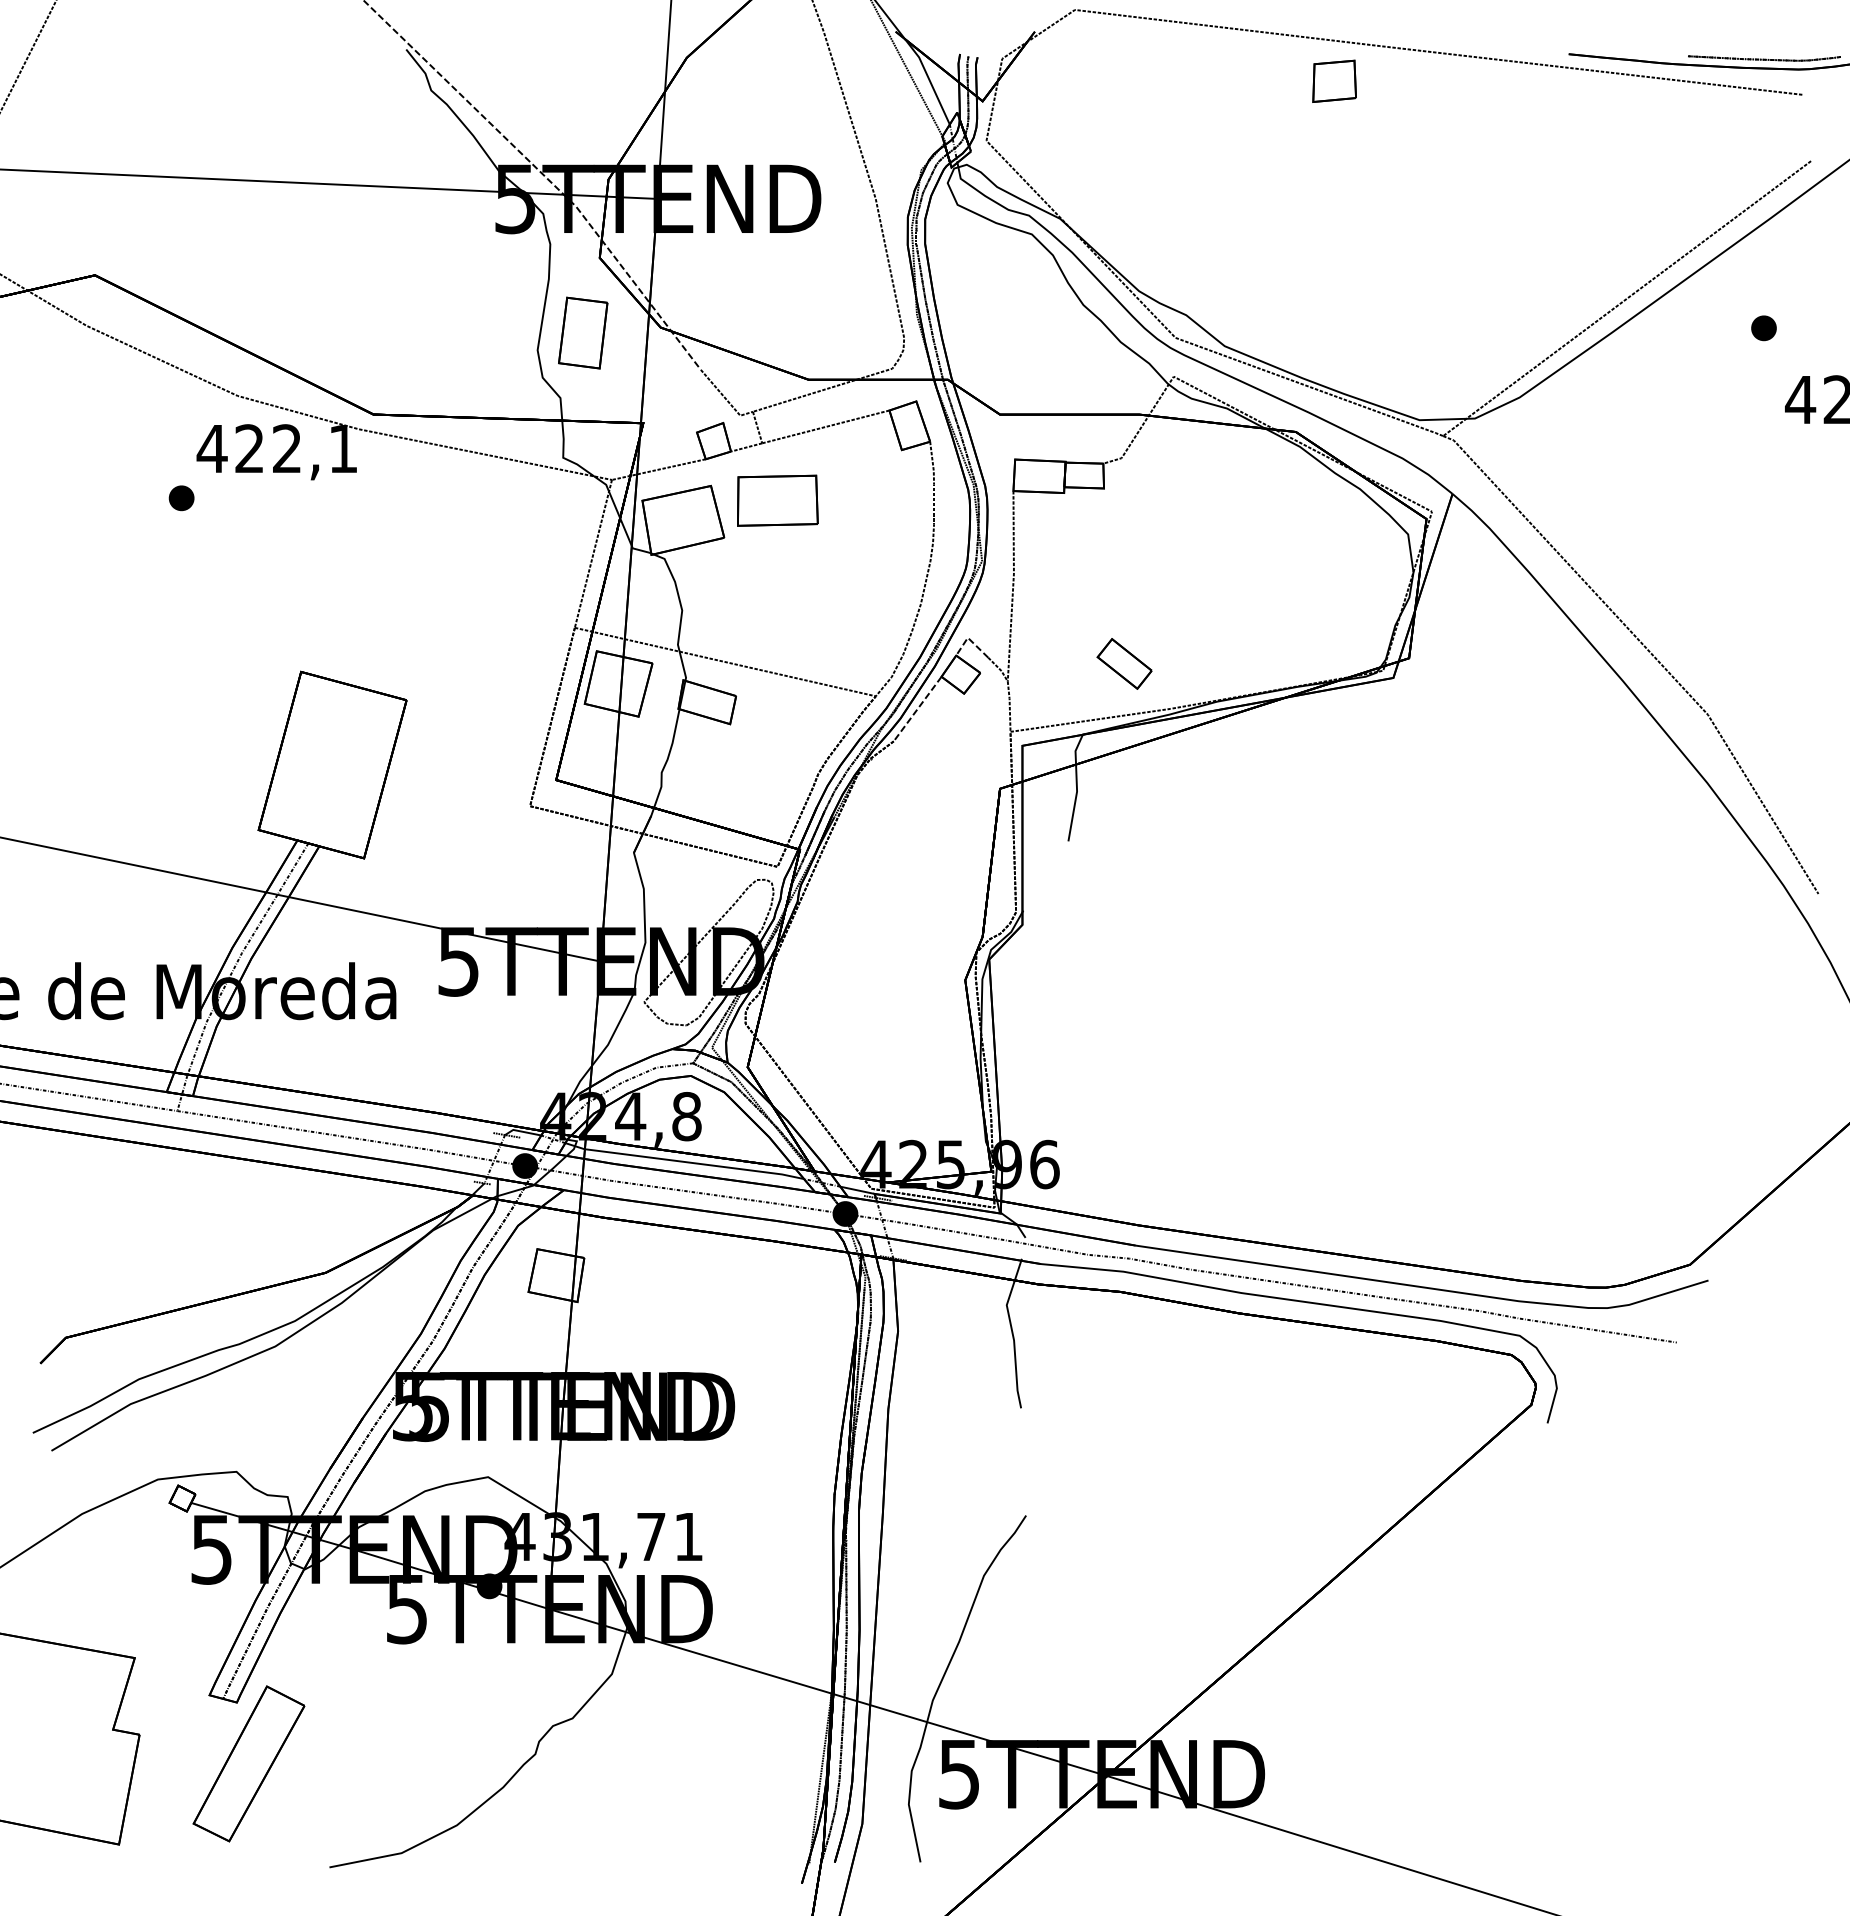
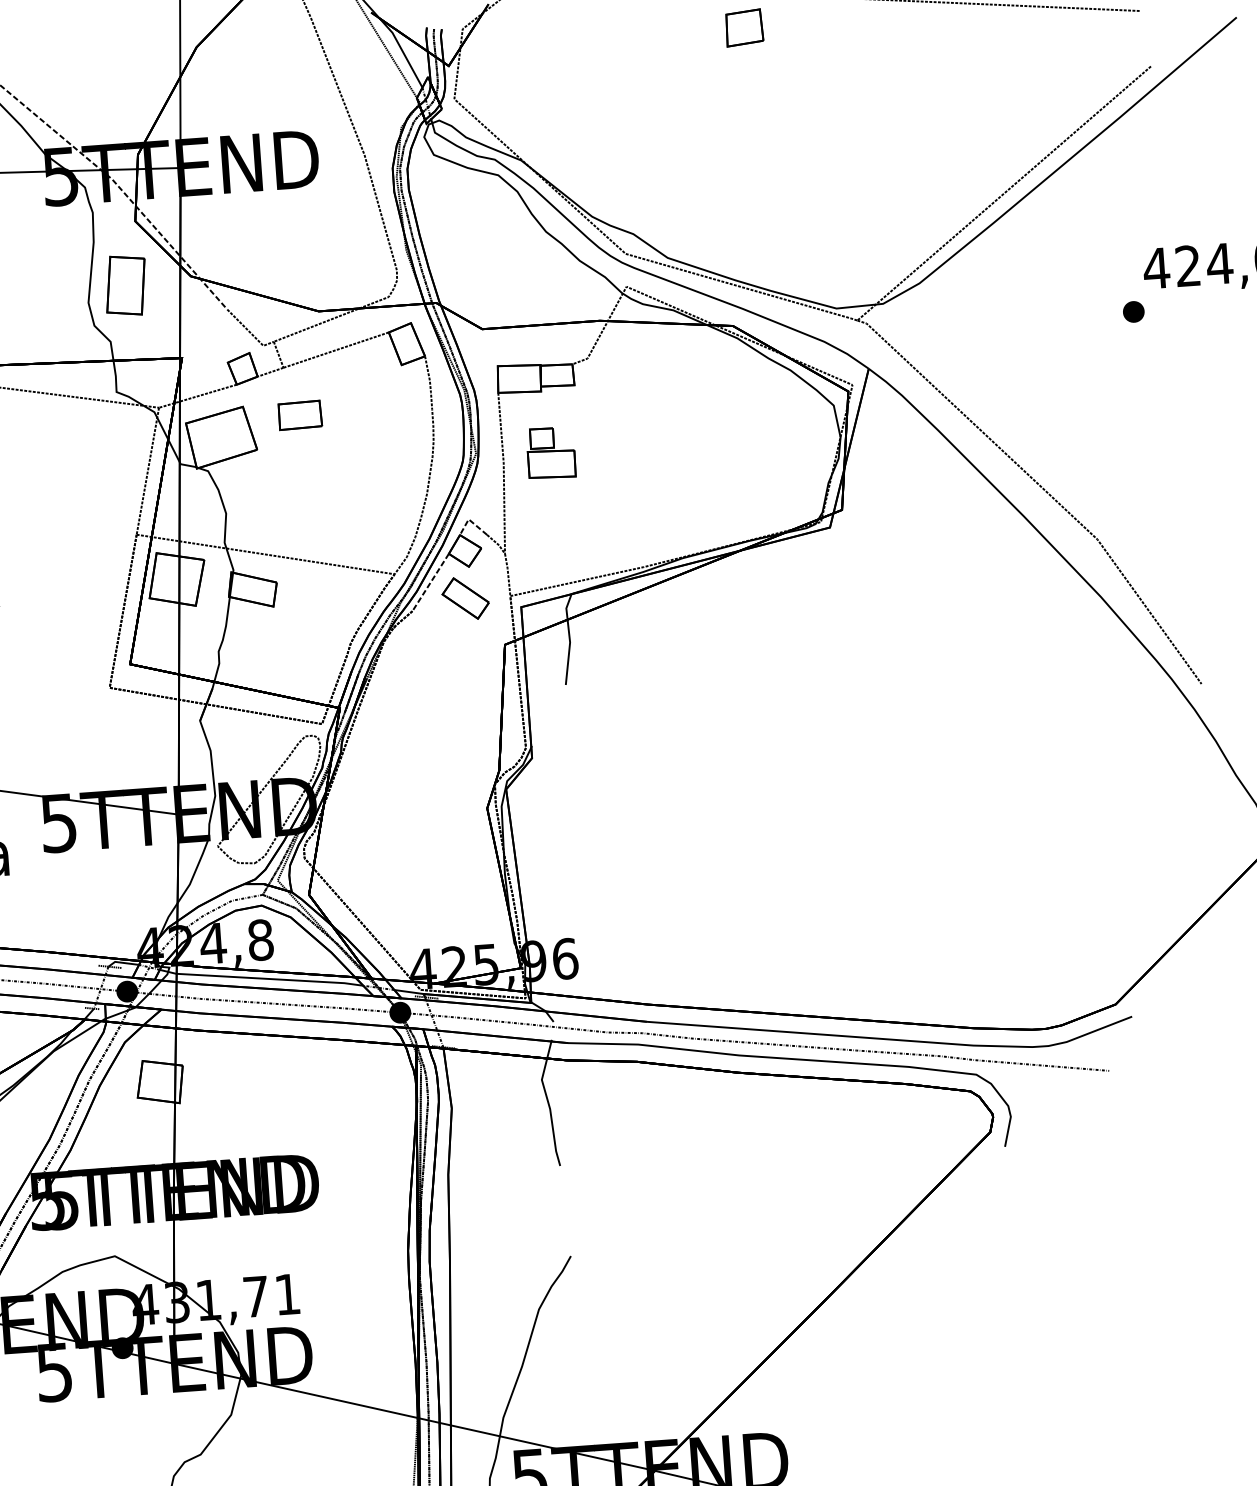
part: (1763, 328) -> (1133, 312), moved
part: (777, 500) -> (299, 415), size x0.62
part: (1070, 566) -> (550, 453), added
part: (1124, 663) -> (465, 598), moved

